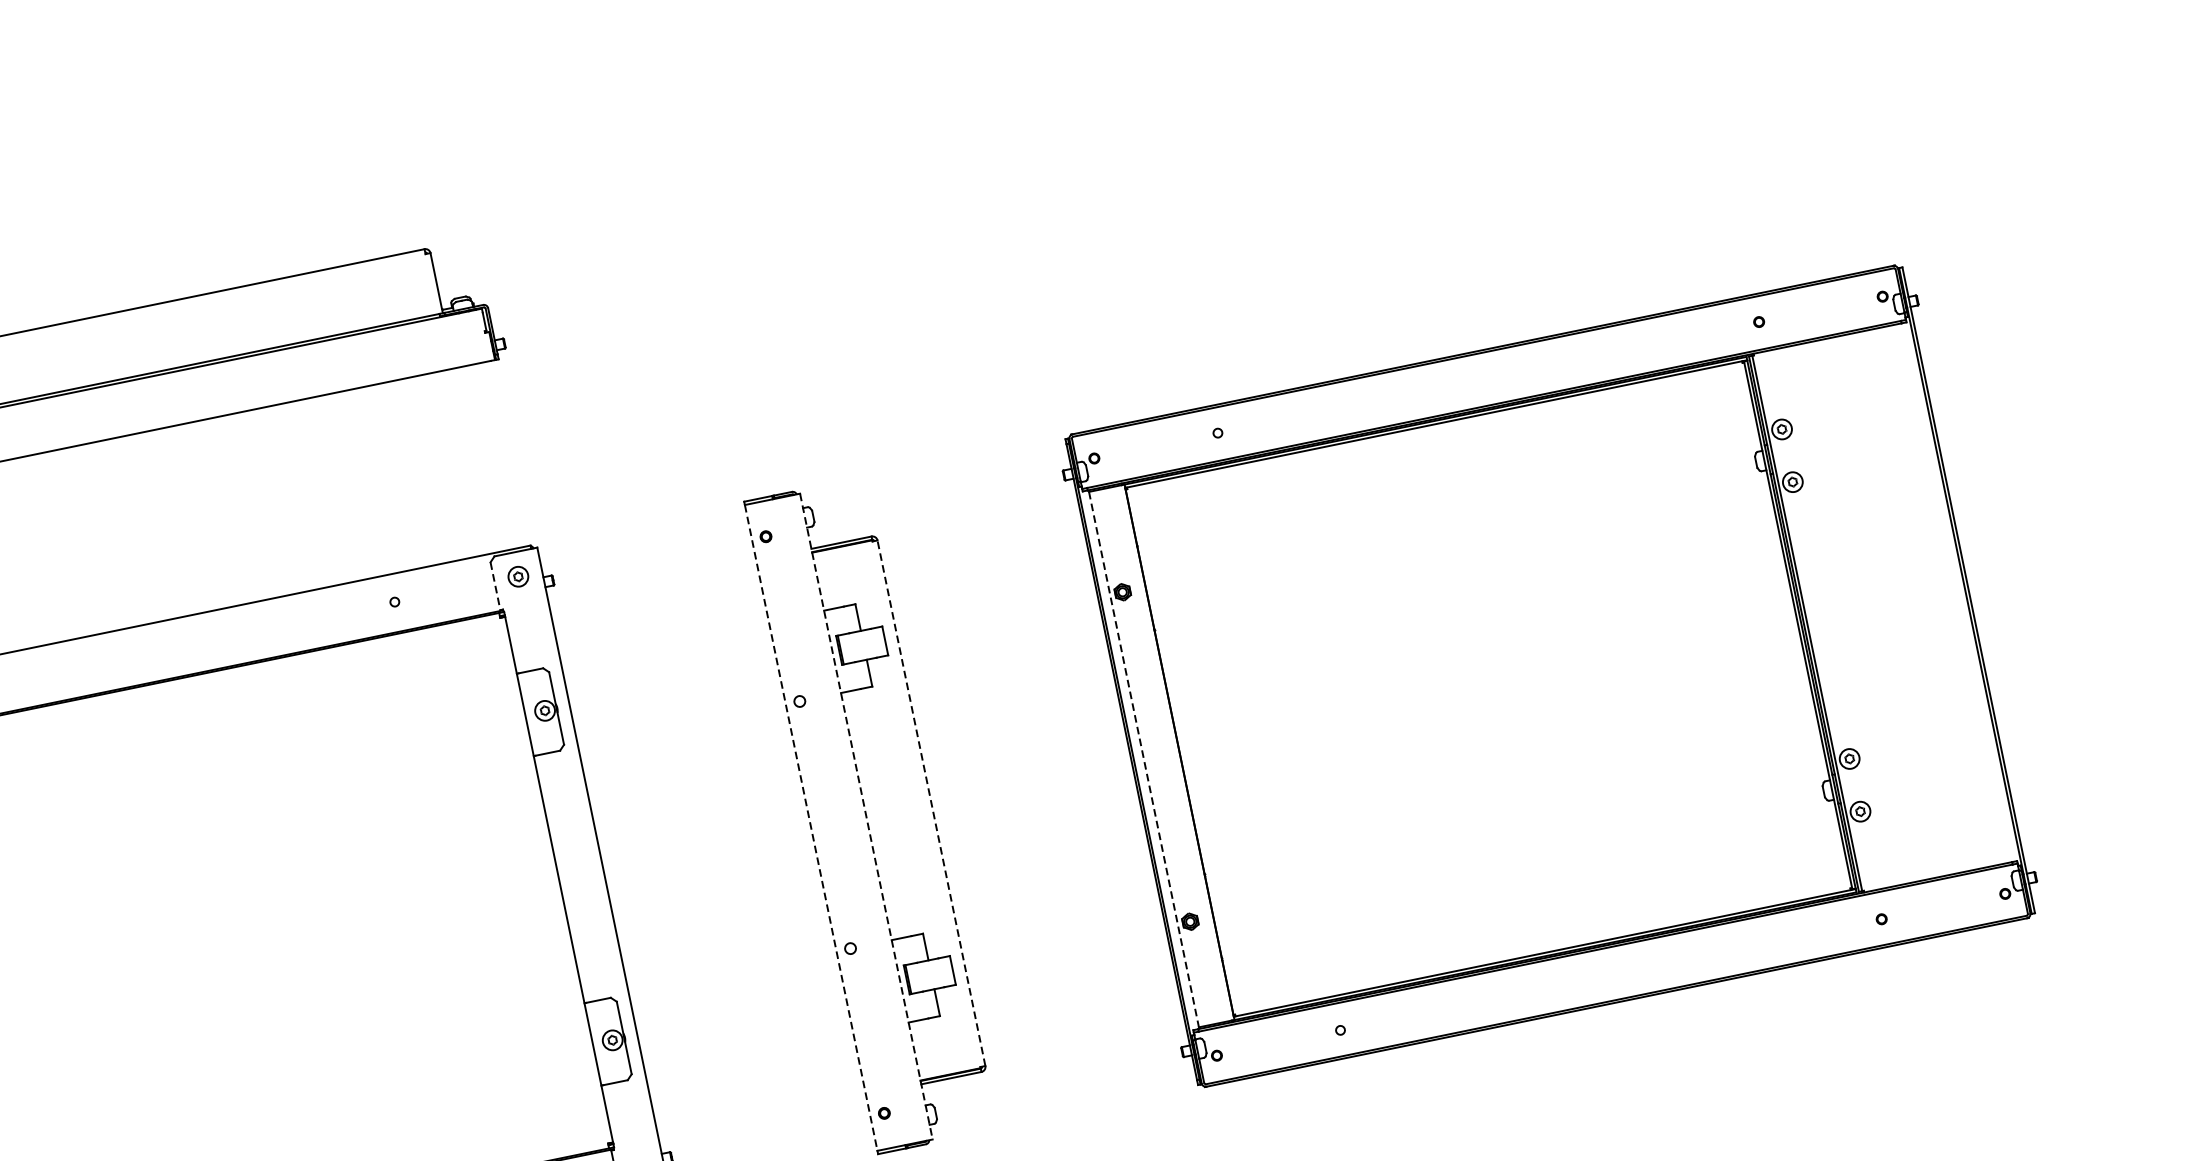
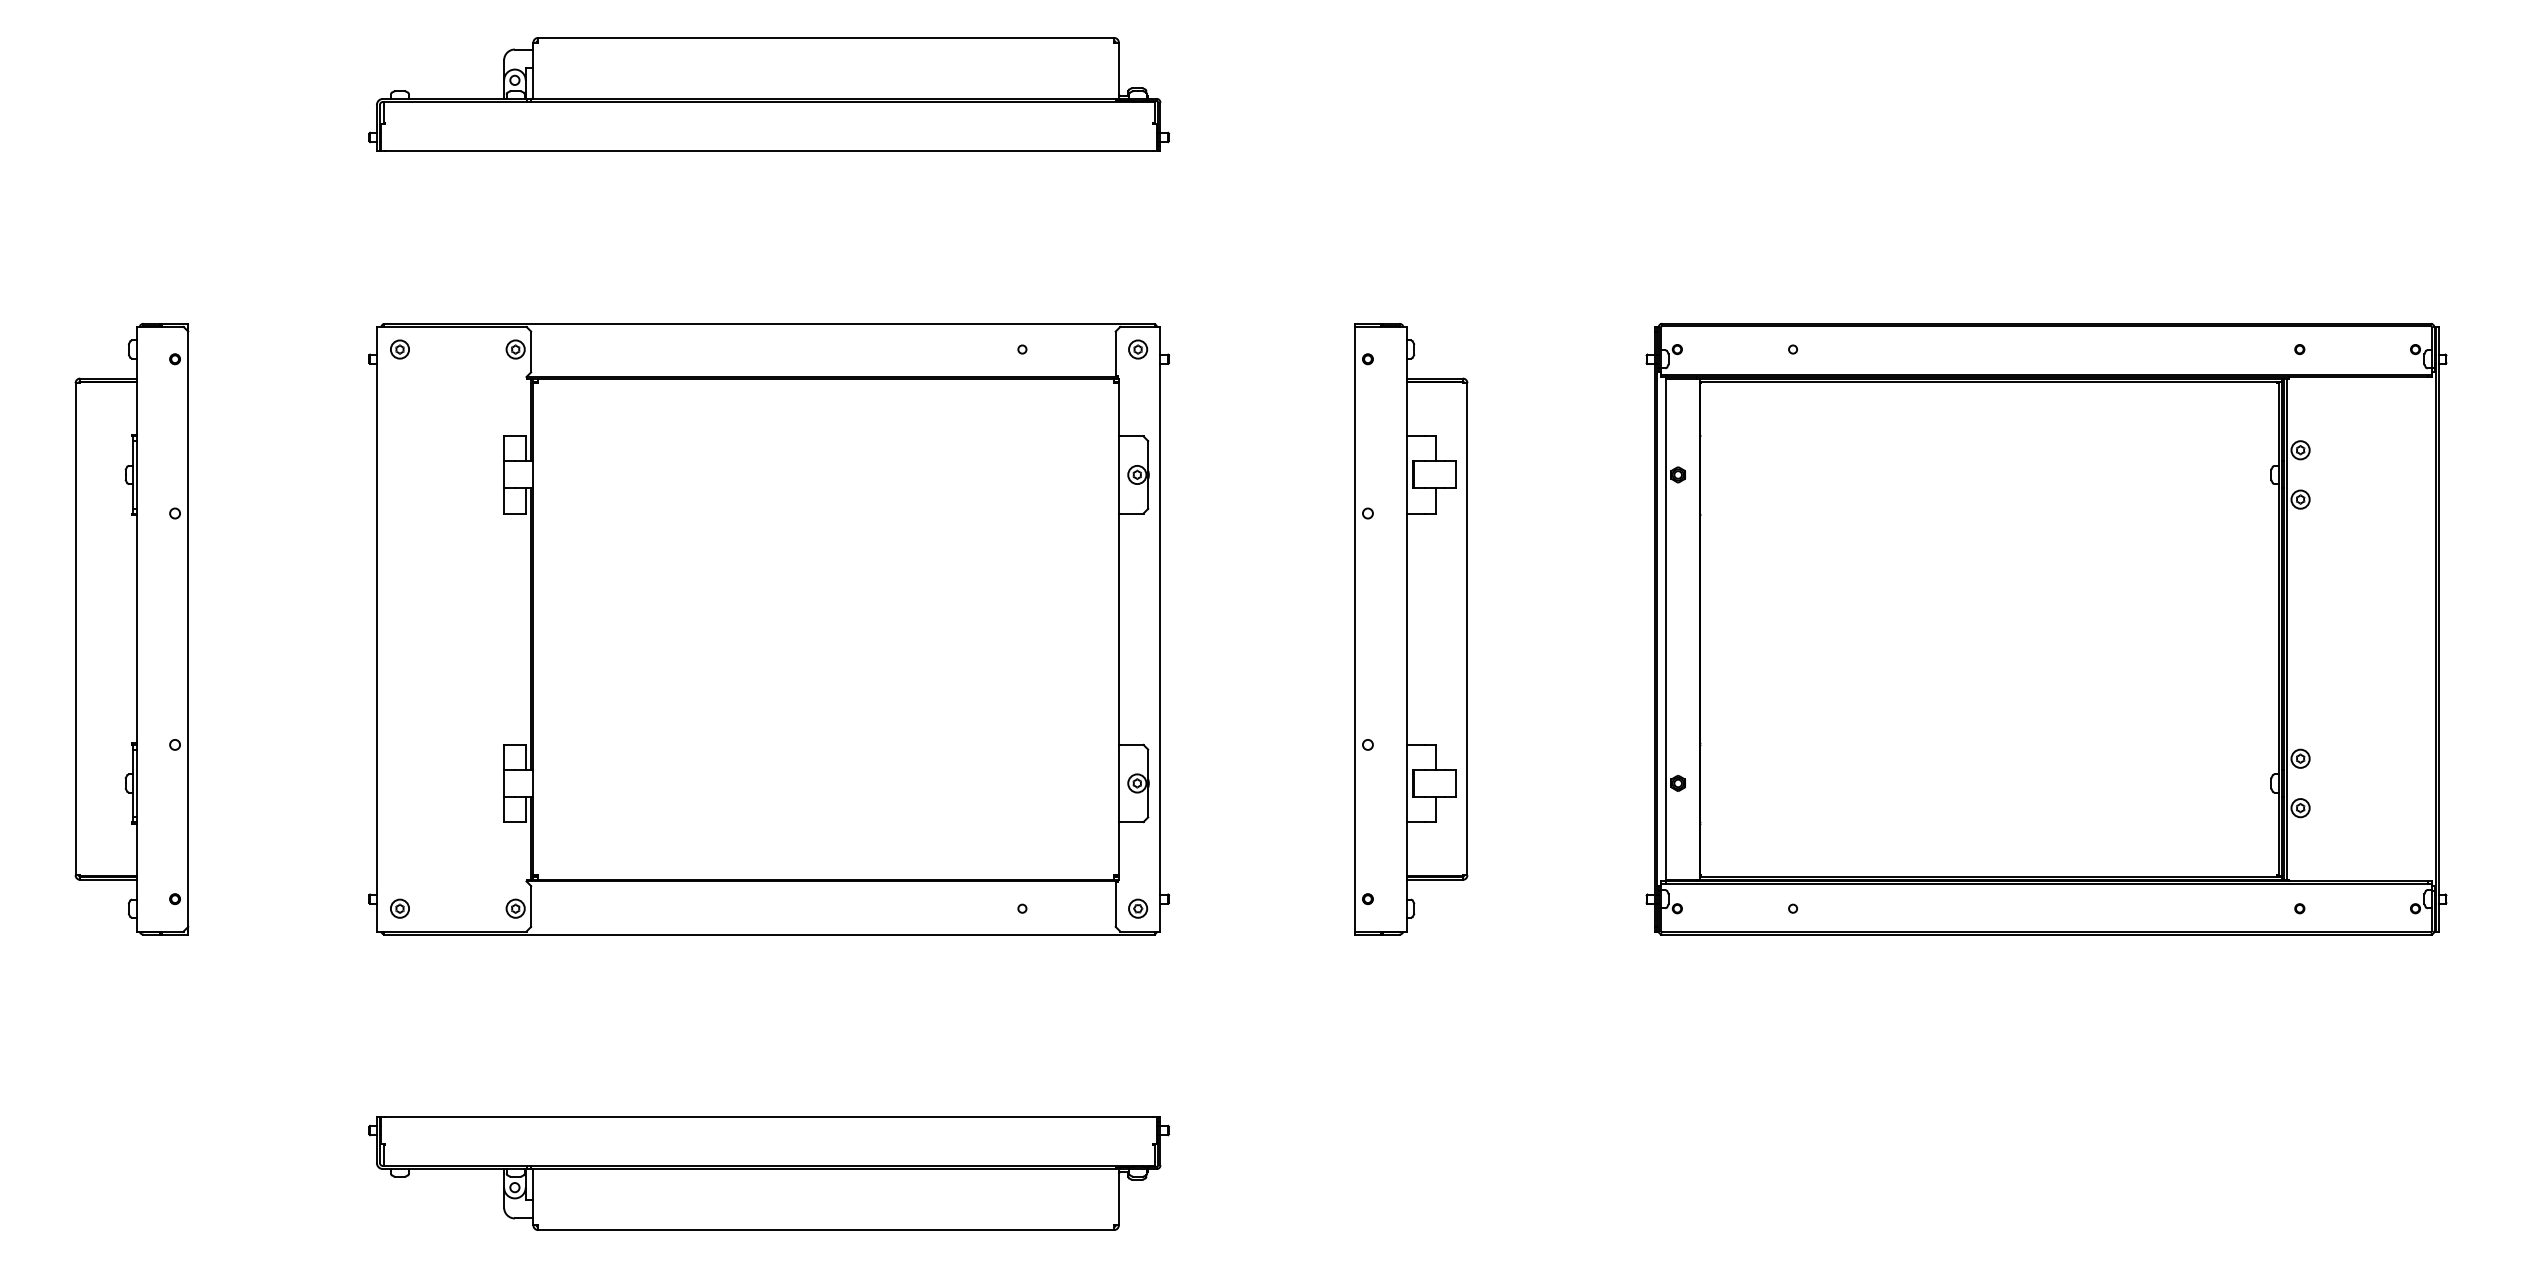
line: (495, 586) -> (1115, 354), dashed -> solid
line: (1144, 759) -> (1666, 629), dashed -> solid
line: (931, 802) -> (1467, 628), dashed -> solid
line: (866, 816) -> (1406, 629), dashed -> solid
line: (810, 828) -> (1354, 629), dashed -> solid

